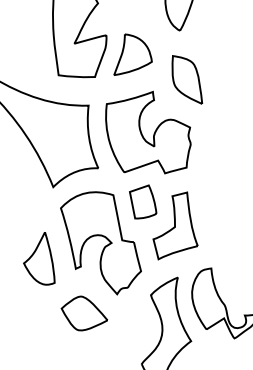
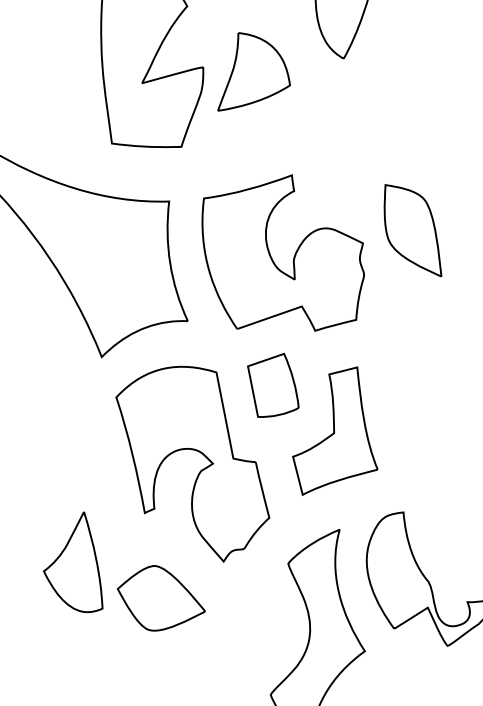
part: (132, 54) -> (252, 71), moved
part: (187, 79) -> (413, 229), moved
part: (39, 258) -> (73, 562), moved

